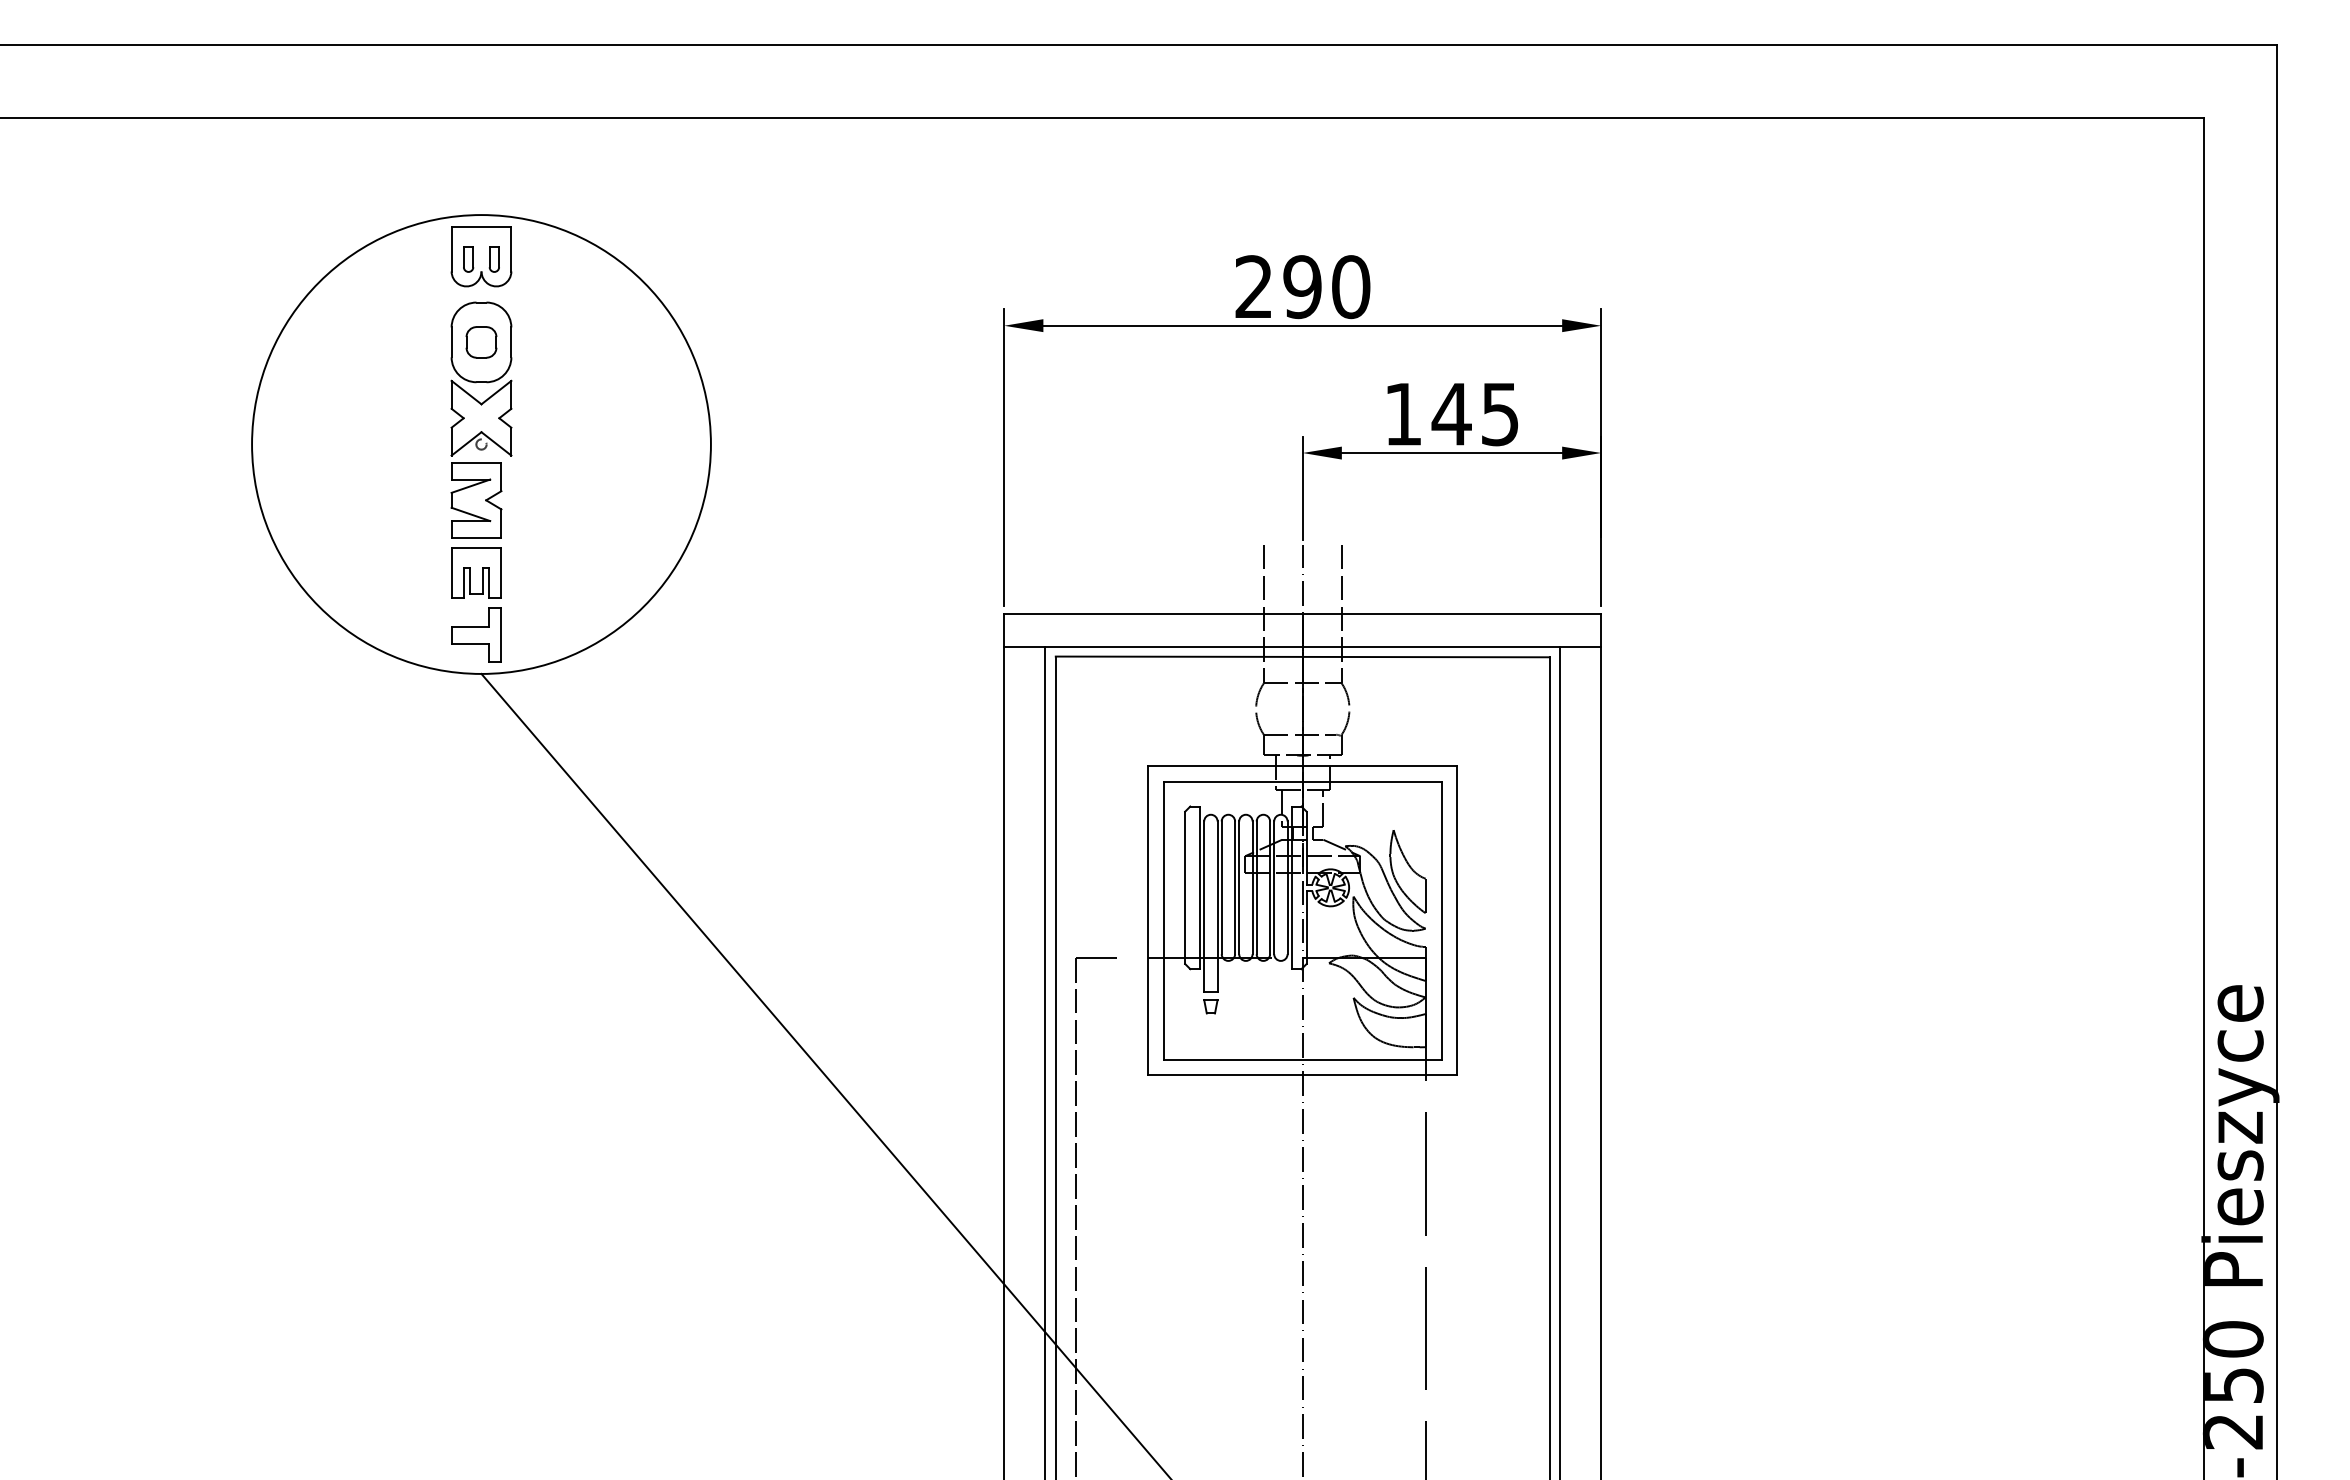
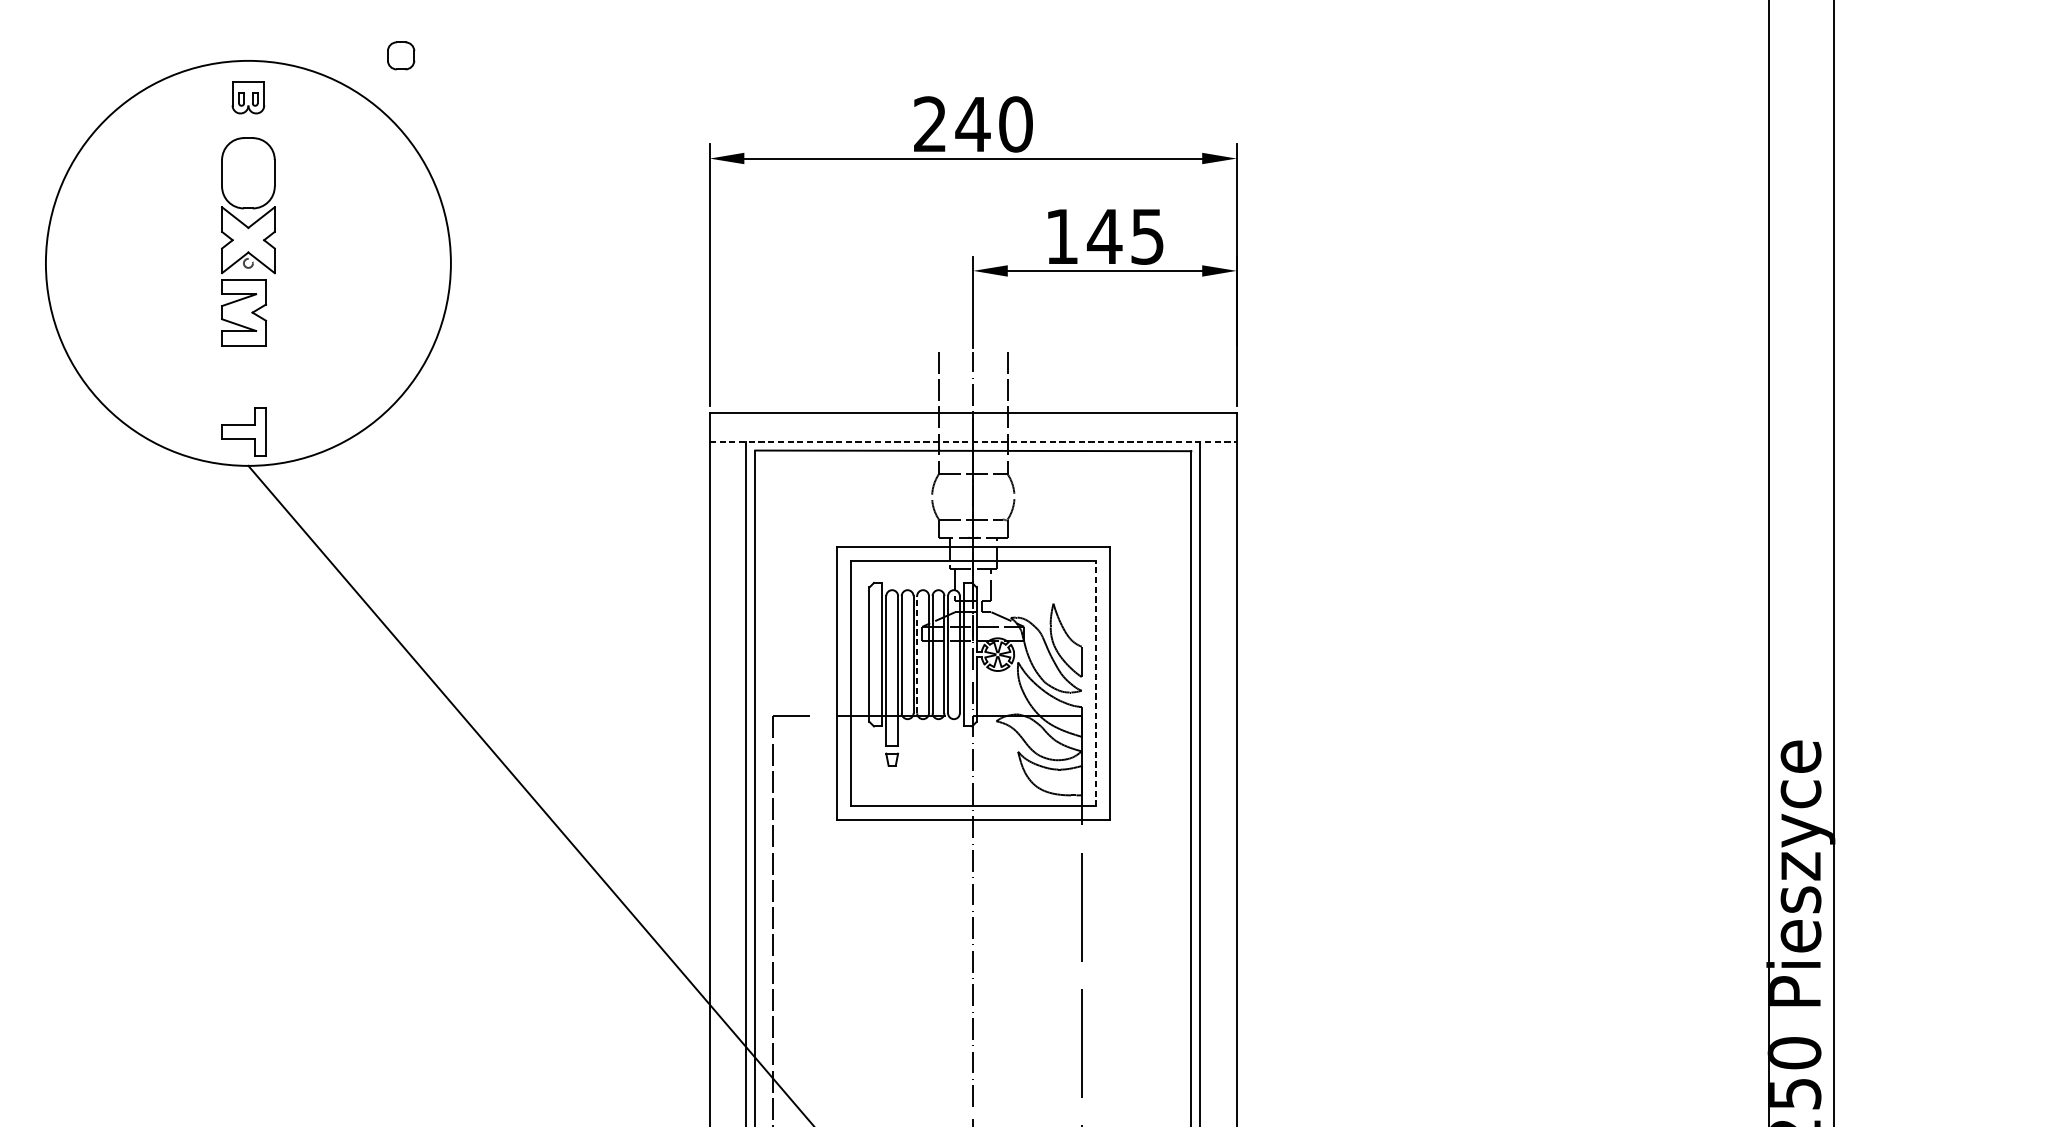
part: (481, 256) -> (248, 97), size x0.6
text: (1302, 287) -> (973, 124), 290 -> 240
part: (481, 342) -> (401, 55), moved
part: (476, 572) -> (244, 376), removed
line: (1303, 647) -> (973, 442), solid -> dashed
line: (1239, 887) -> (917, 654), solid -> dashed
line: (1441, 920) -> (1095, 683), solid -> dashed

